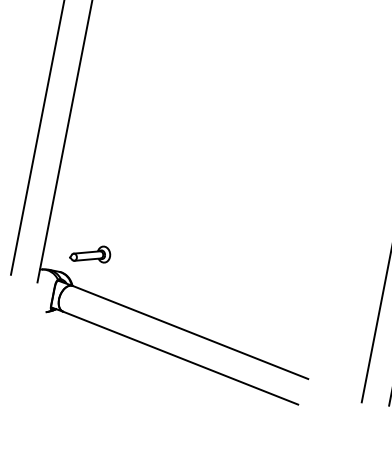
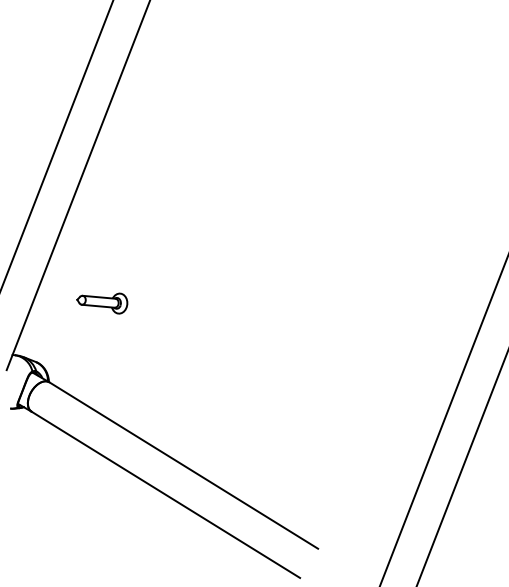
part: (90, 256) -> (102, 303), moved

